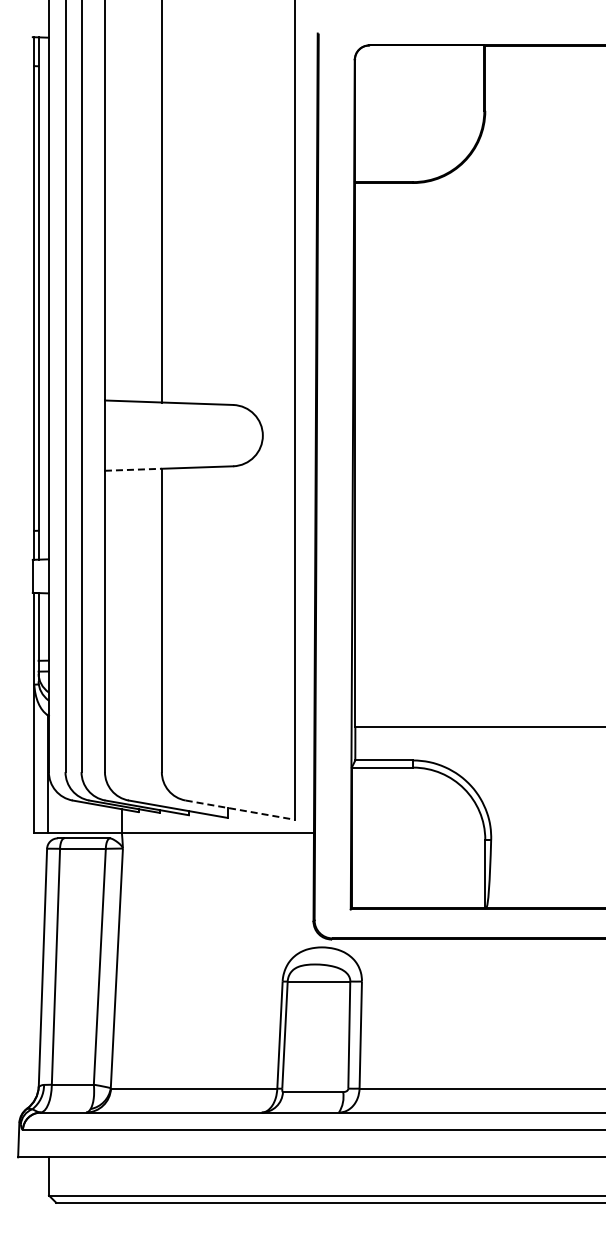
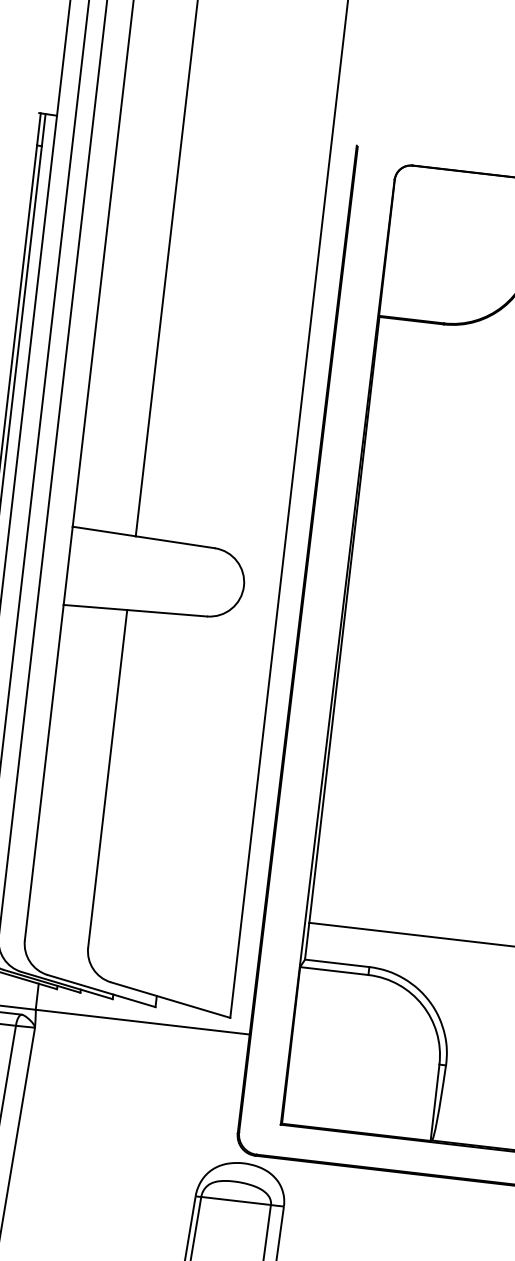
line: (133, 469) -> (95, 607), dashed -> solid
line: (240, 810) -> (170, 1000), dashed -> solid

